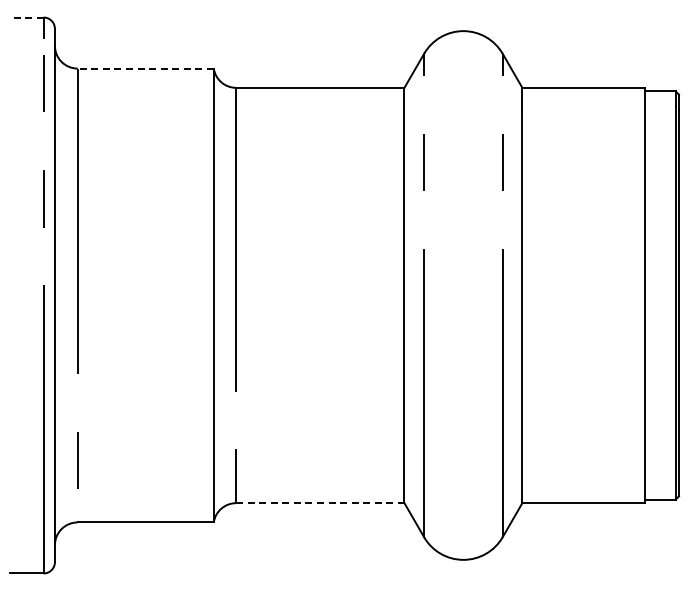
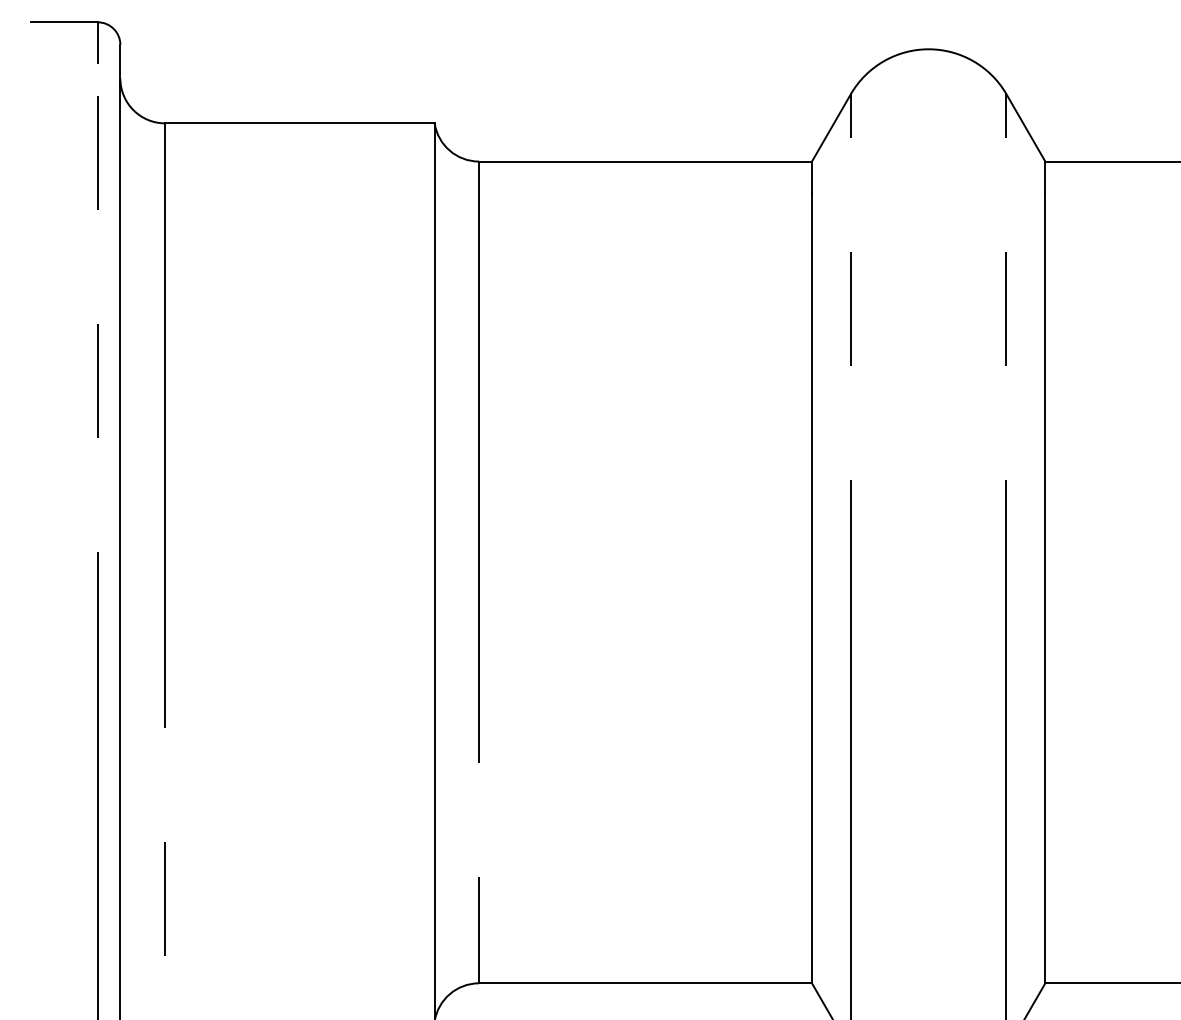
line: (26, 17) -> (64, 22), dashed -> solid
line: (145, 68) -> (299, 123), dashed -> solid
line: (320, 503) -> (645, 984), dashed -> solid

